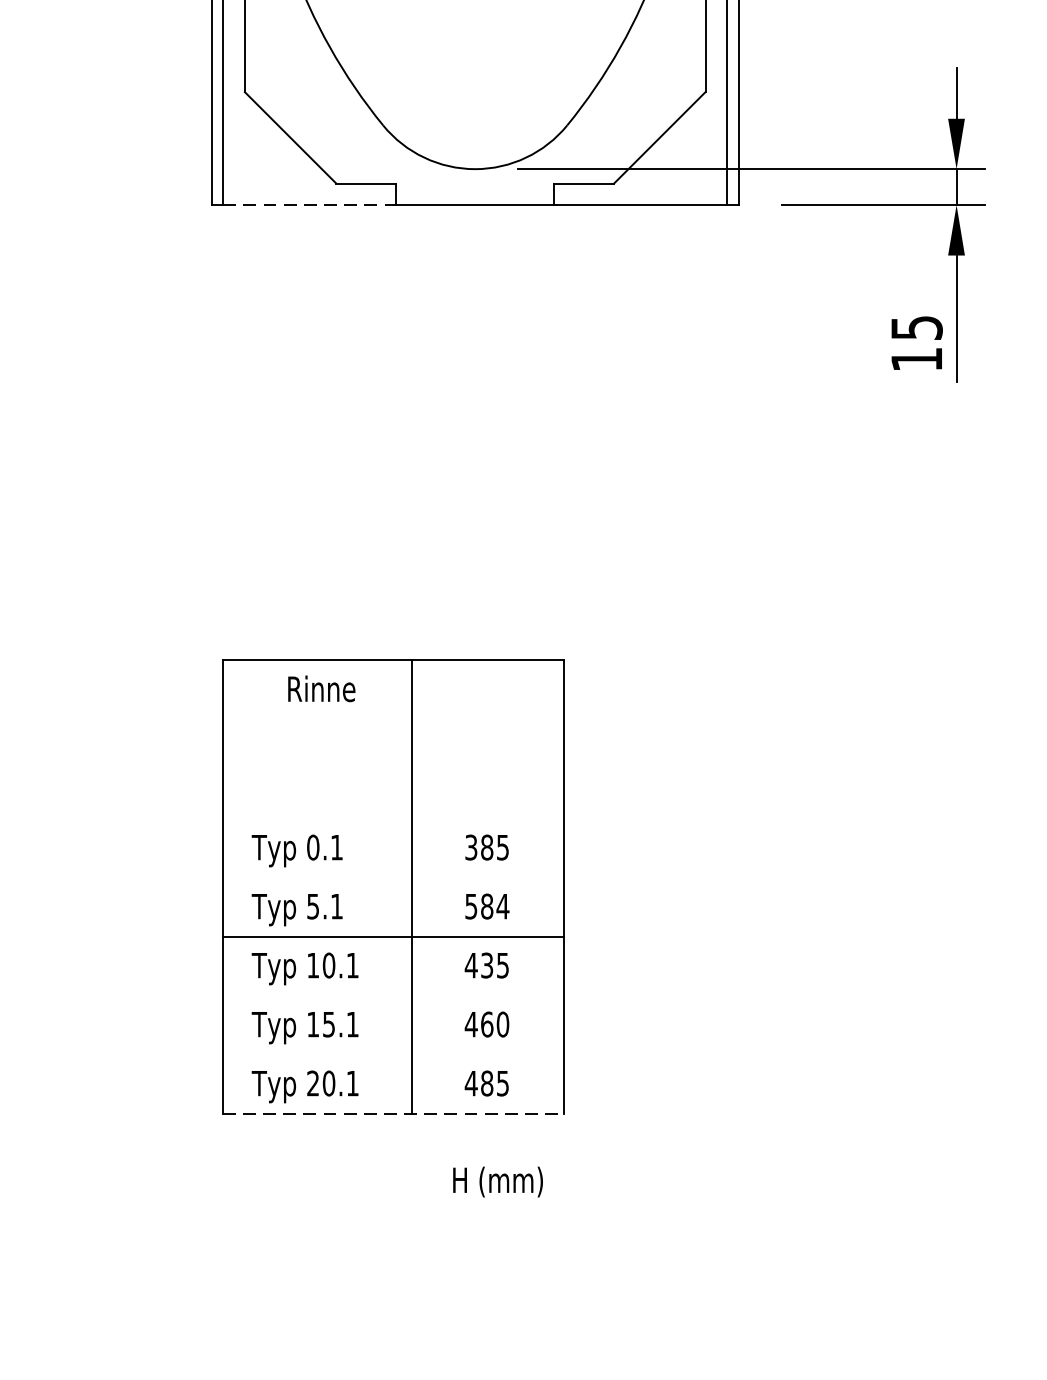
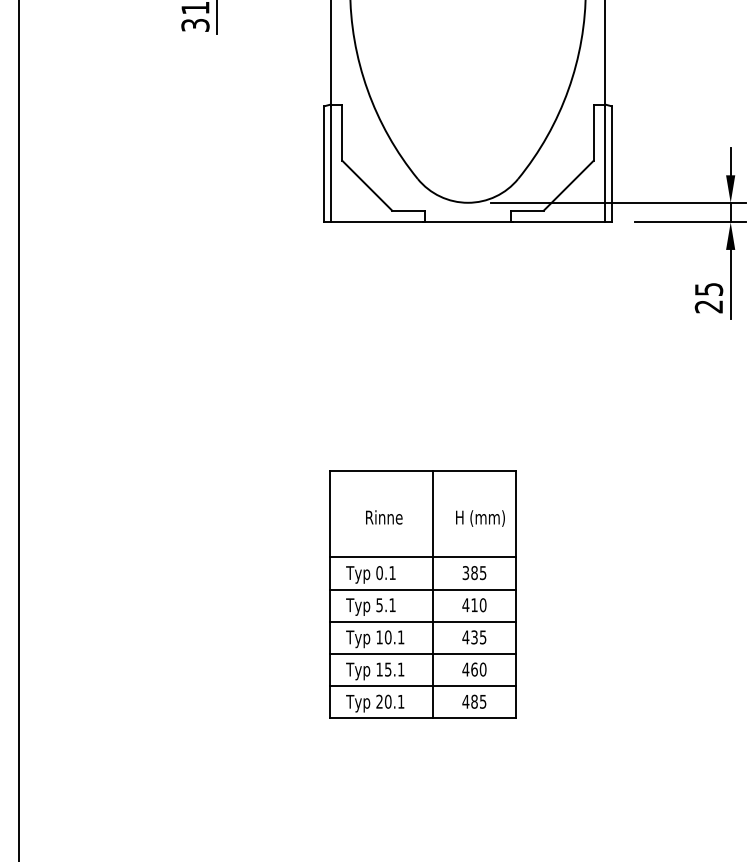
line: (309, 205) -> (377, 222), dashed -> solid
text: (915, 359) -> (708, 306), 15 -> 25
text: (322, 689) -> (384, 517), moved
line: (393, 819) -> (423, 557), added
line: (393, 877) -> (423, 589), added
text: (487, 907) -> (474, 605), 584 -> 410
line: (393, 995) -> (423, 653), added
line: (393, 1055) -> (423, 686), added
line: (393, 1114) -> (423, 718), dashed -> solid
text: (498, 1181) -> (480, 518), moved

